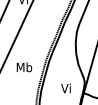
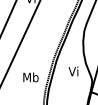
text: (24, 67) -> (30, 77), moved
text: (65, 88) -> (72, 71), moved

